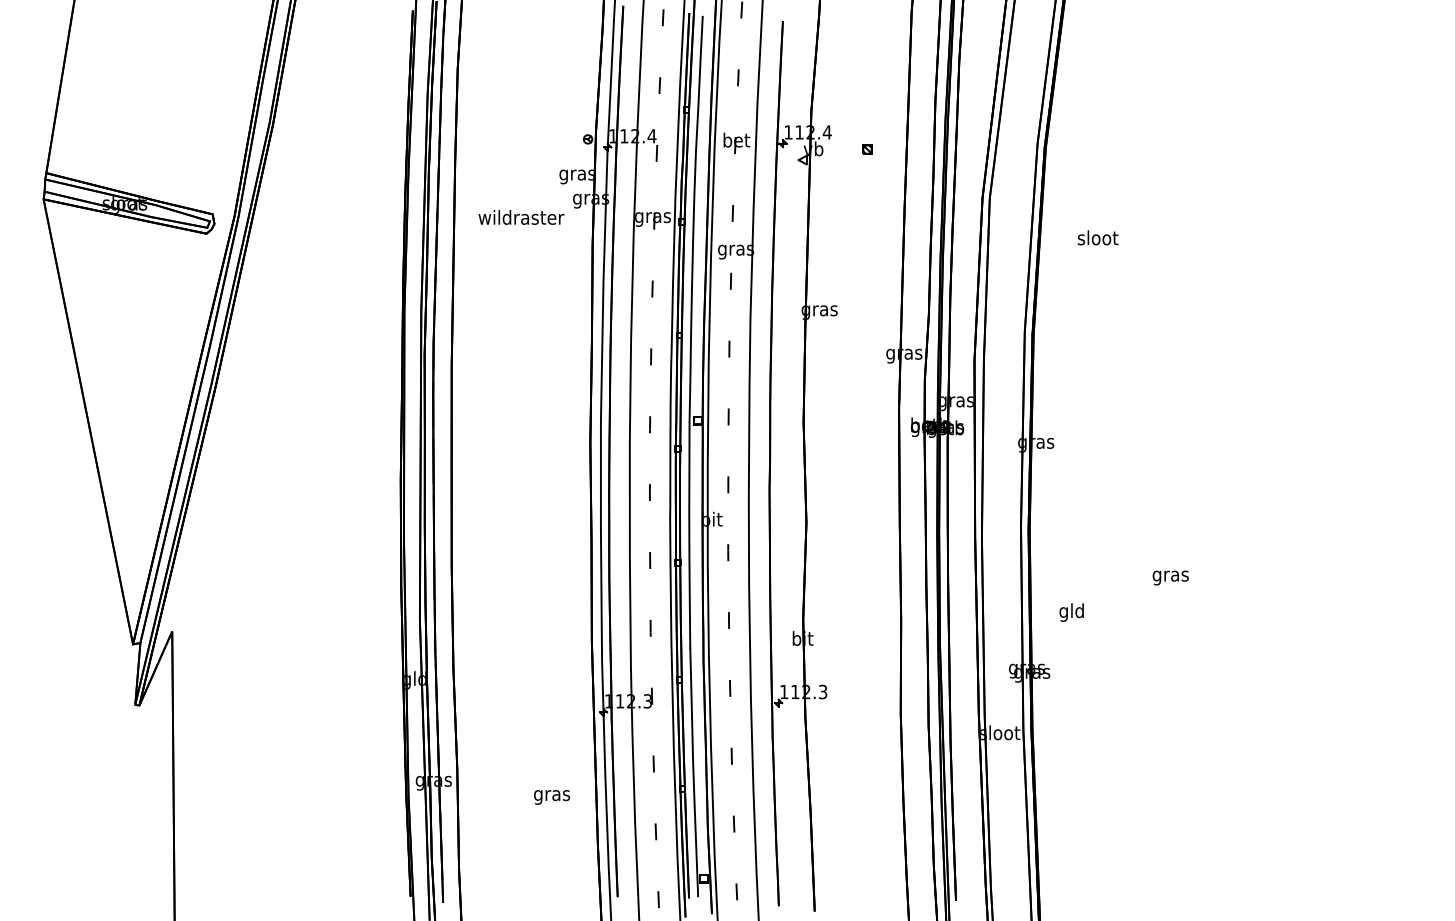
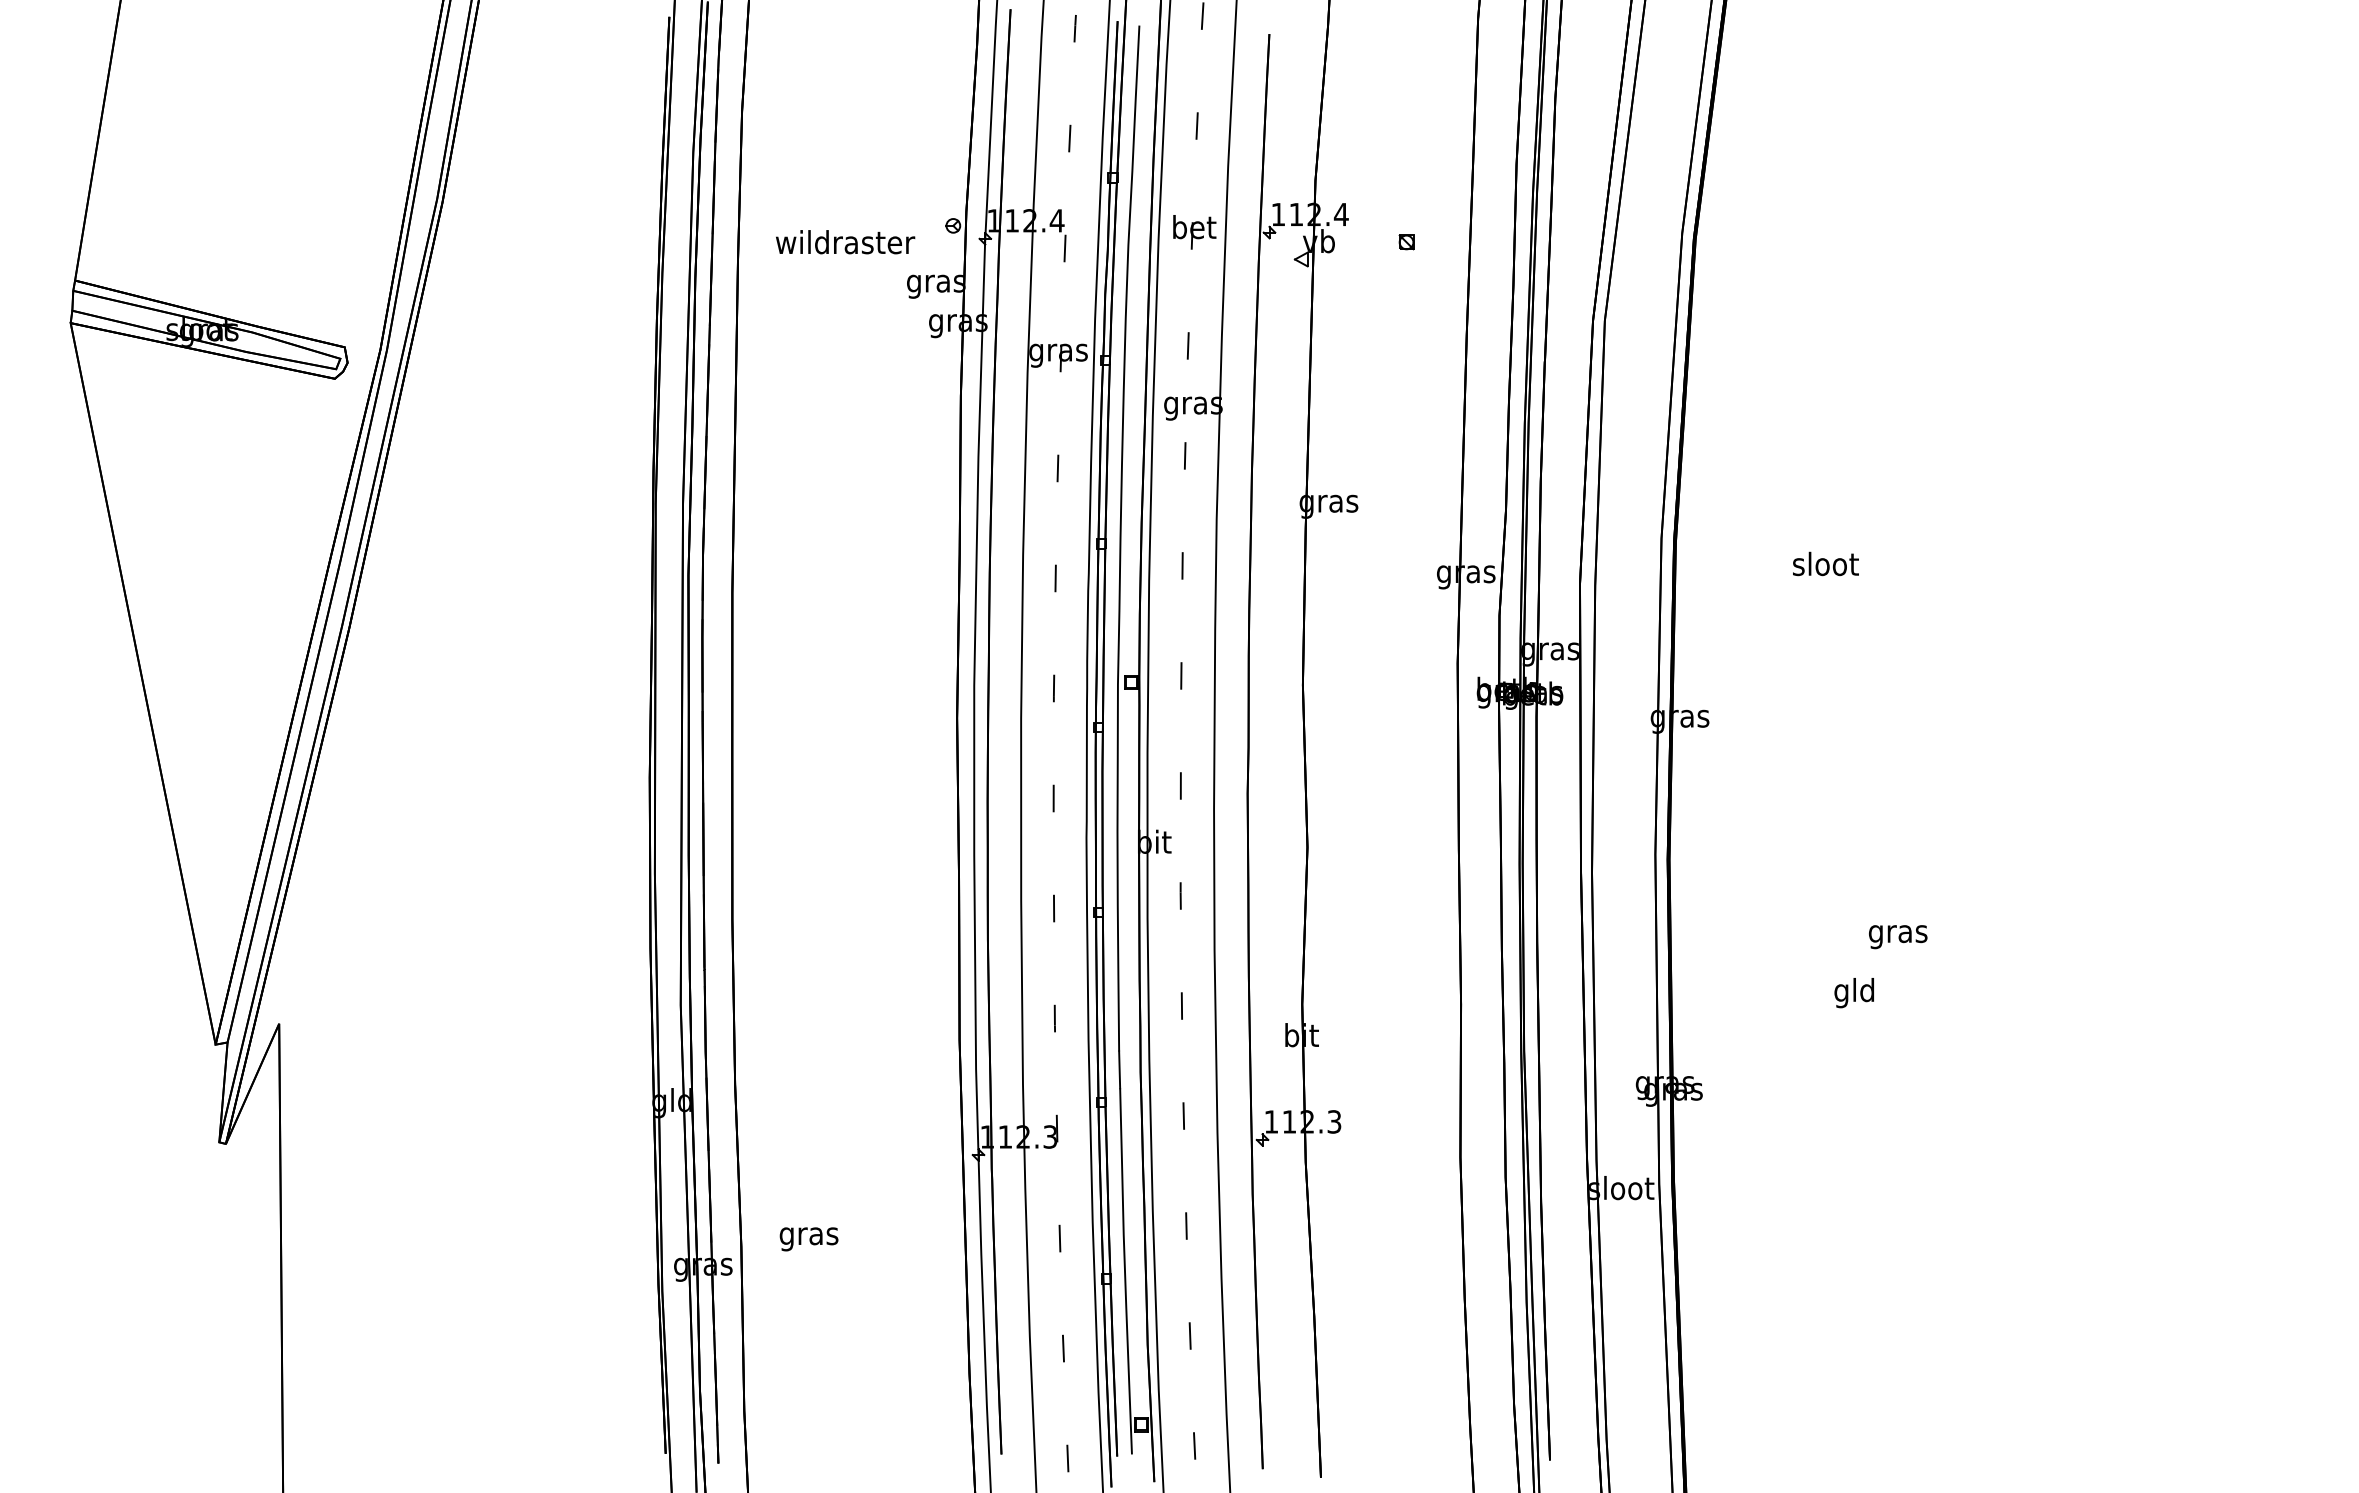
text: (521, 217) -> (845, 242), moved
text: (1097, 237) -> (1824, 563), moved
text: (1071, 612) -> (1854, 992), moved
text: (551, 797) -> (808, 1239), moved

